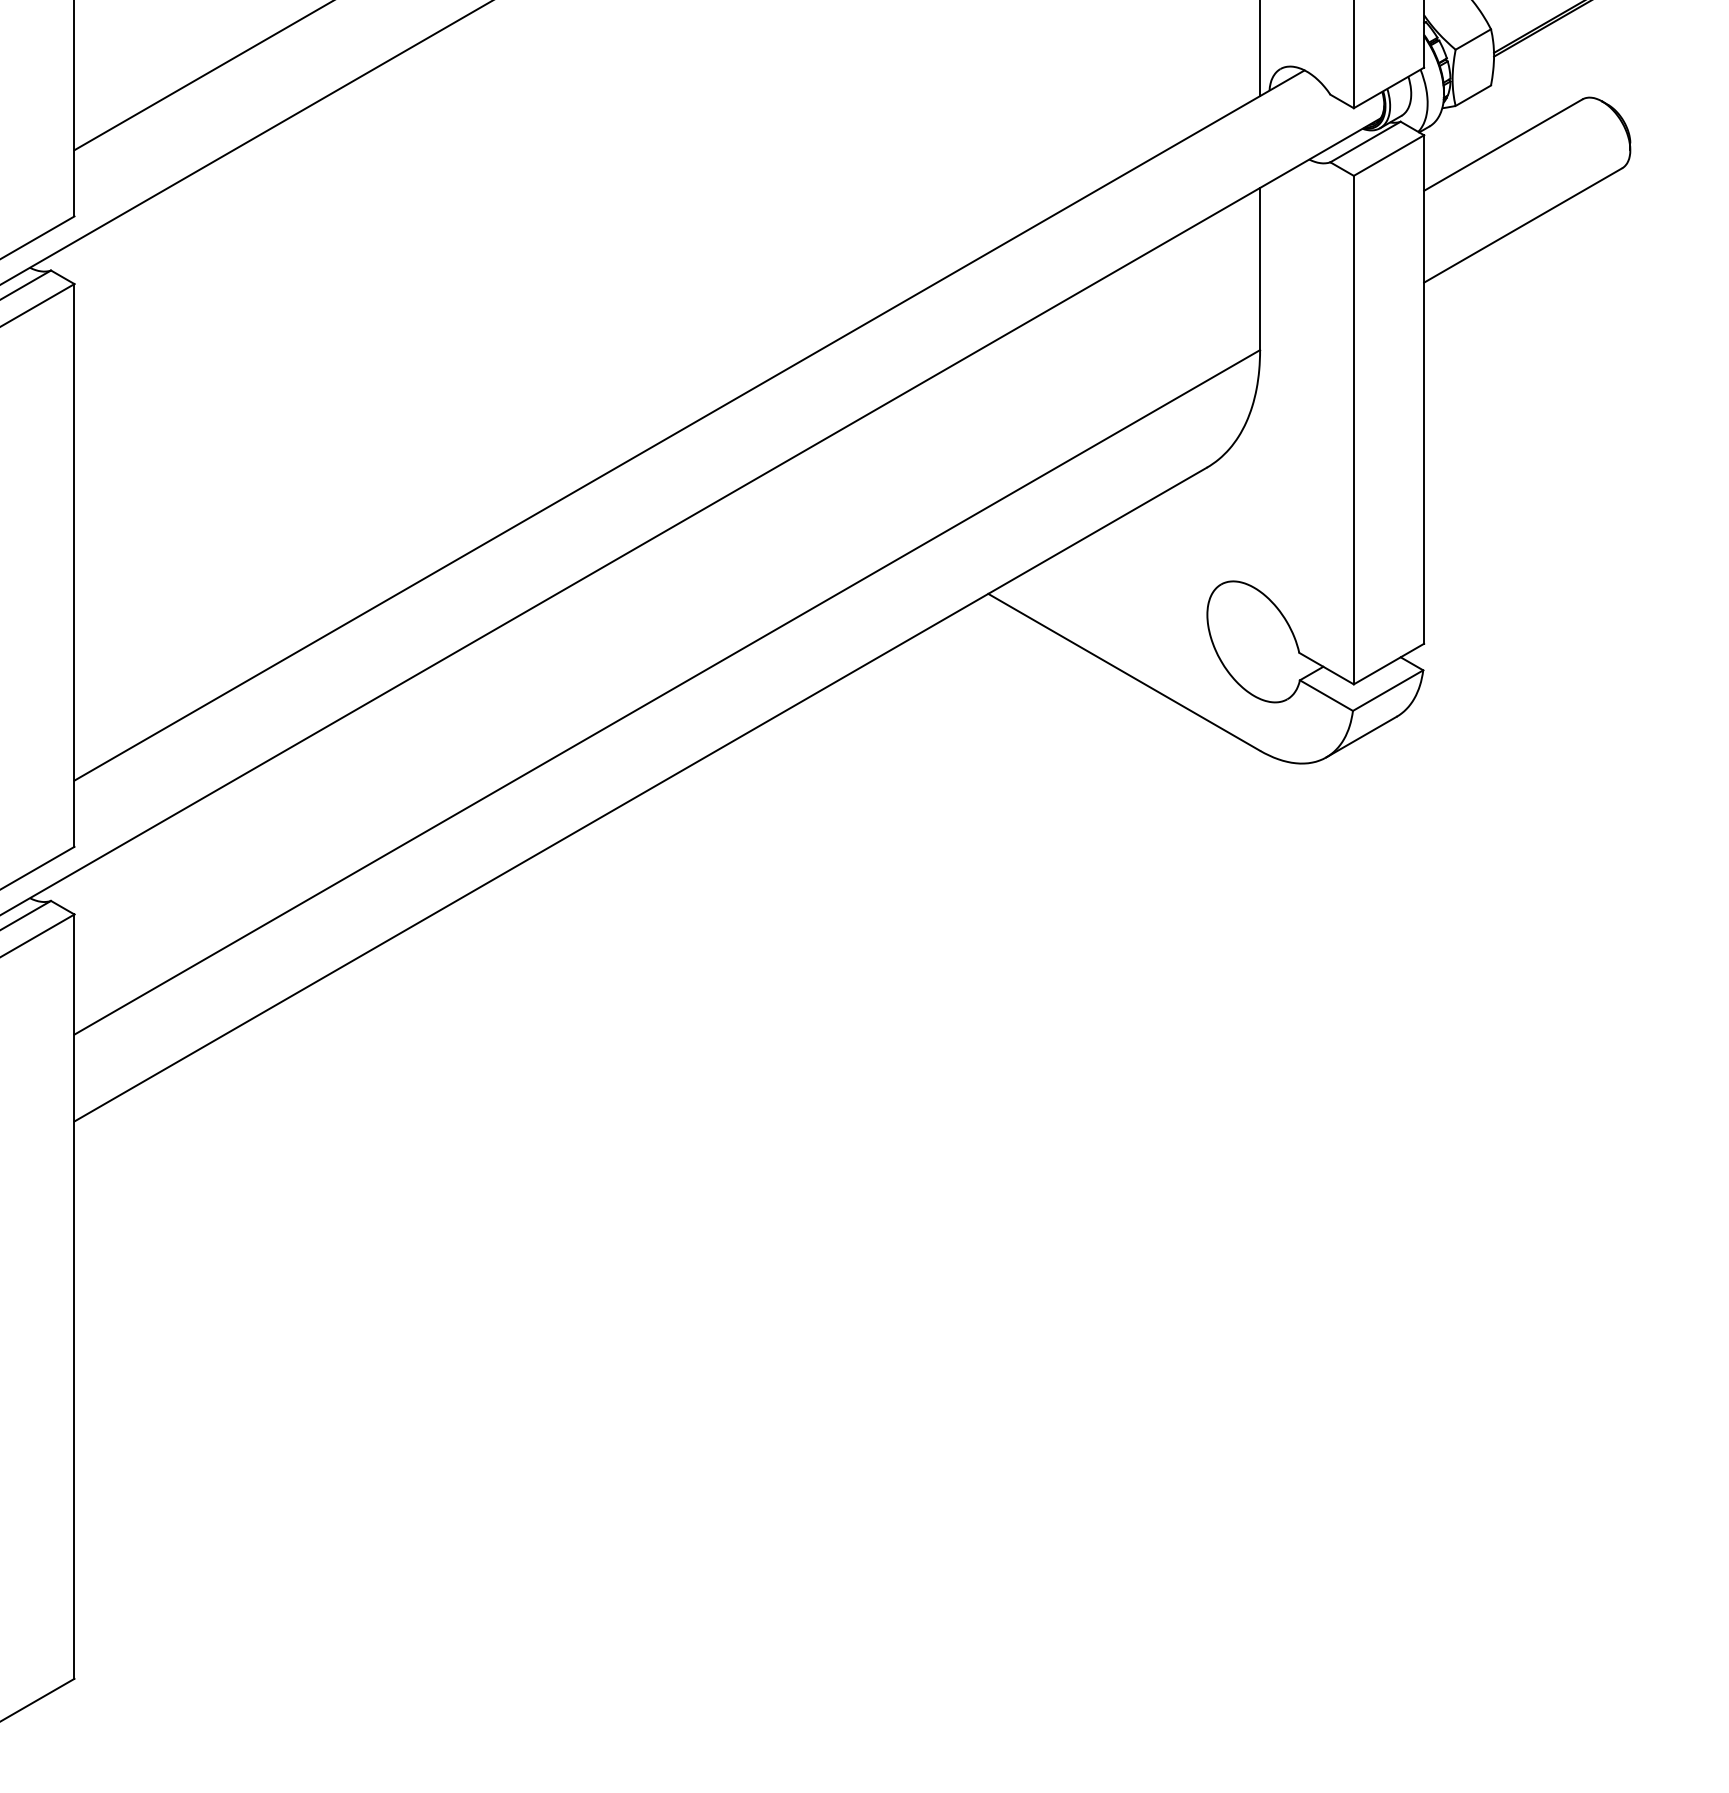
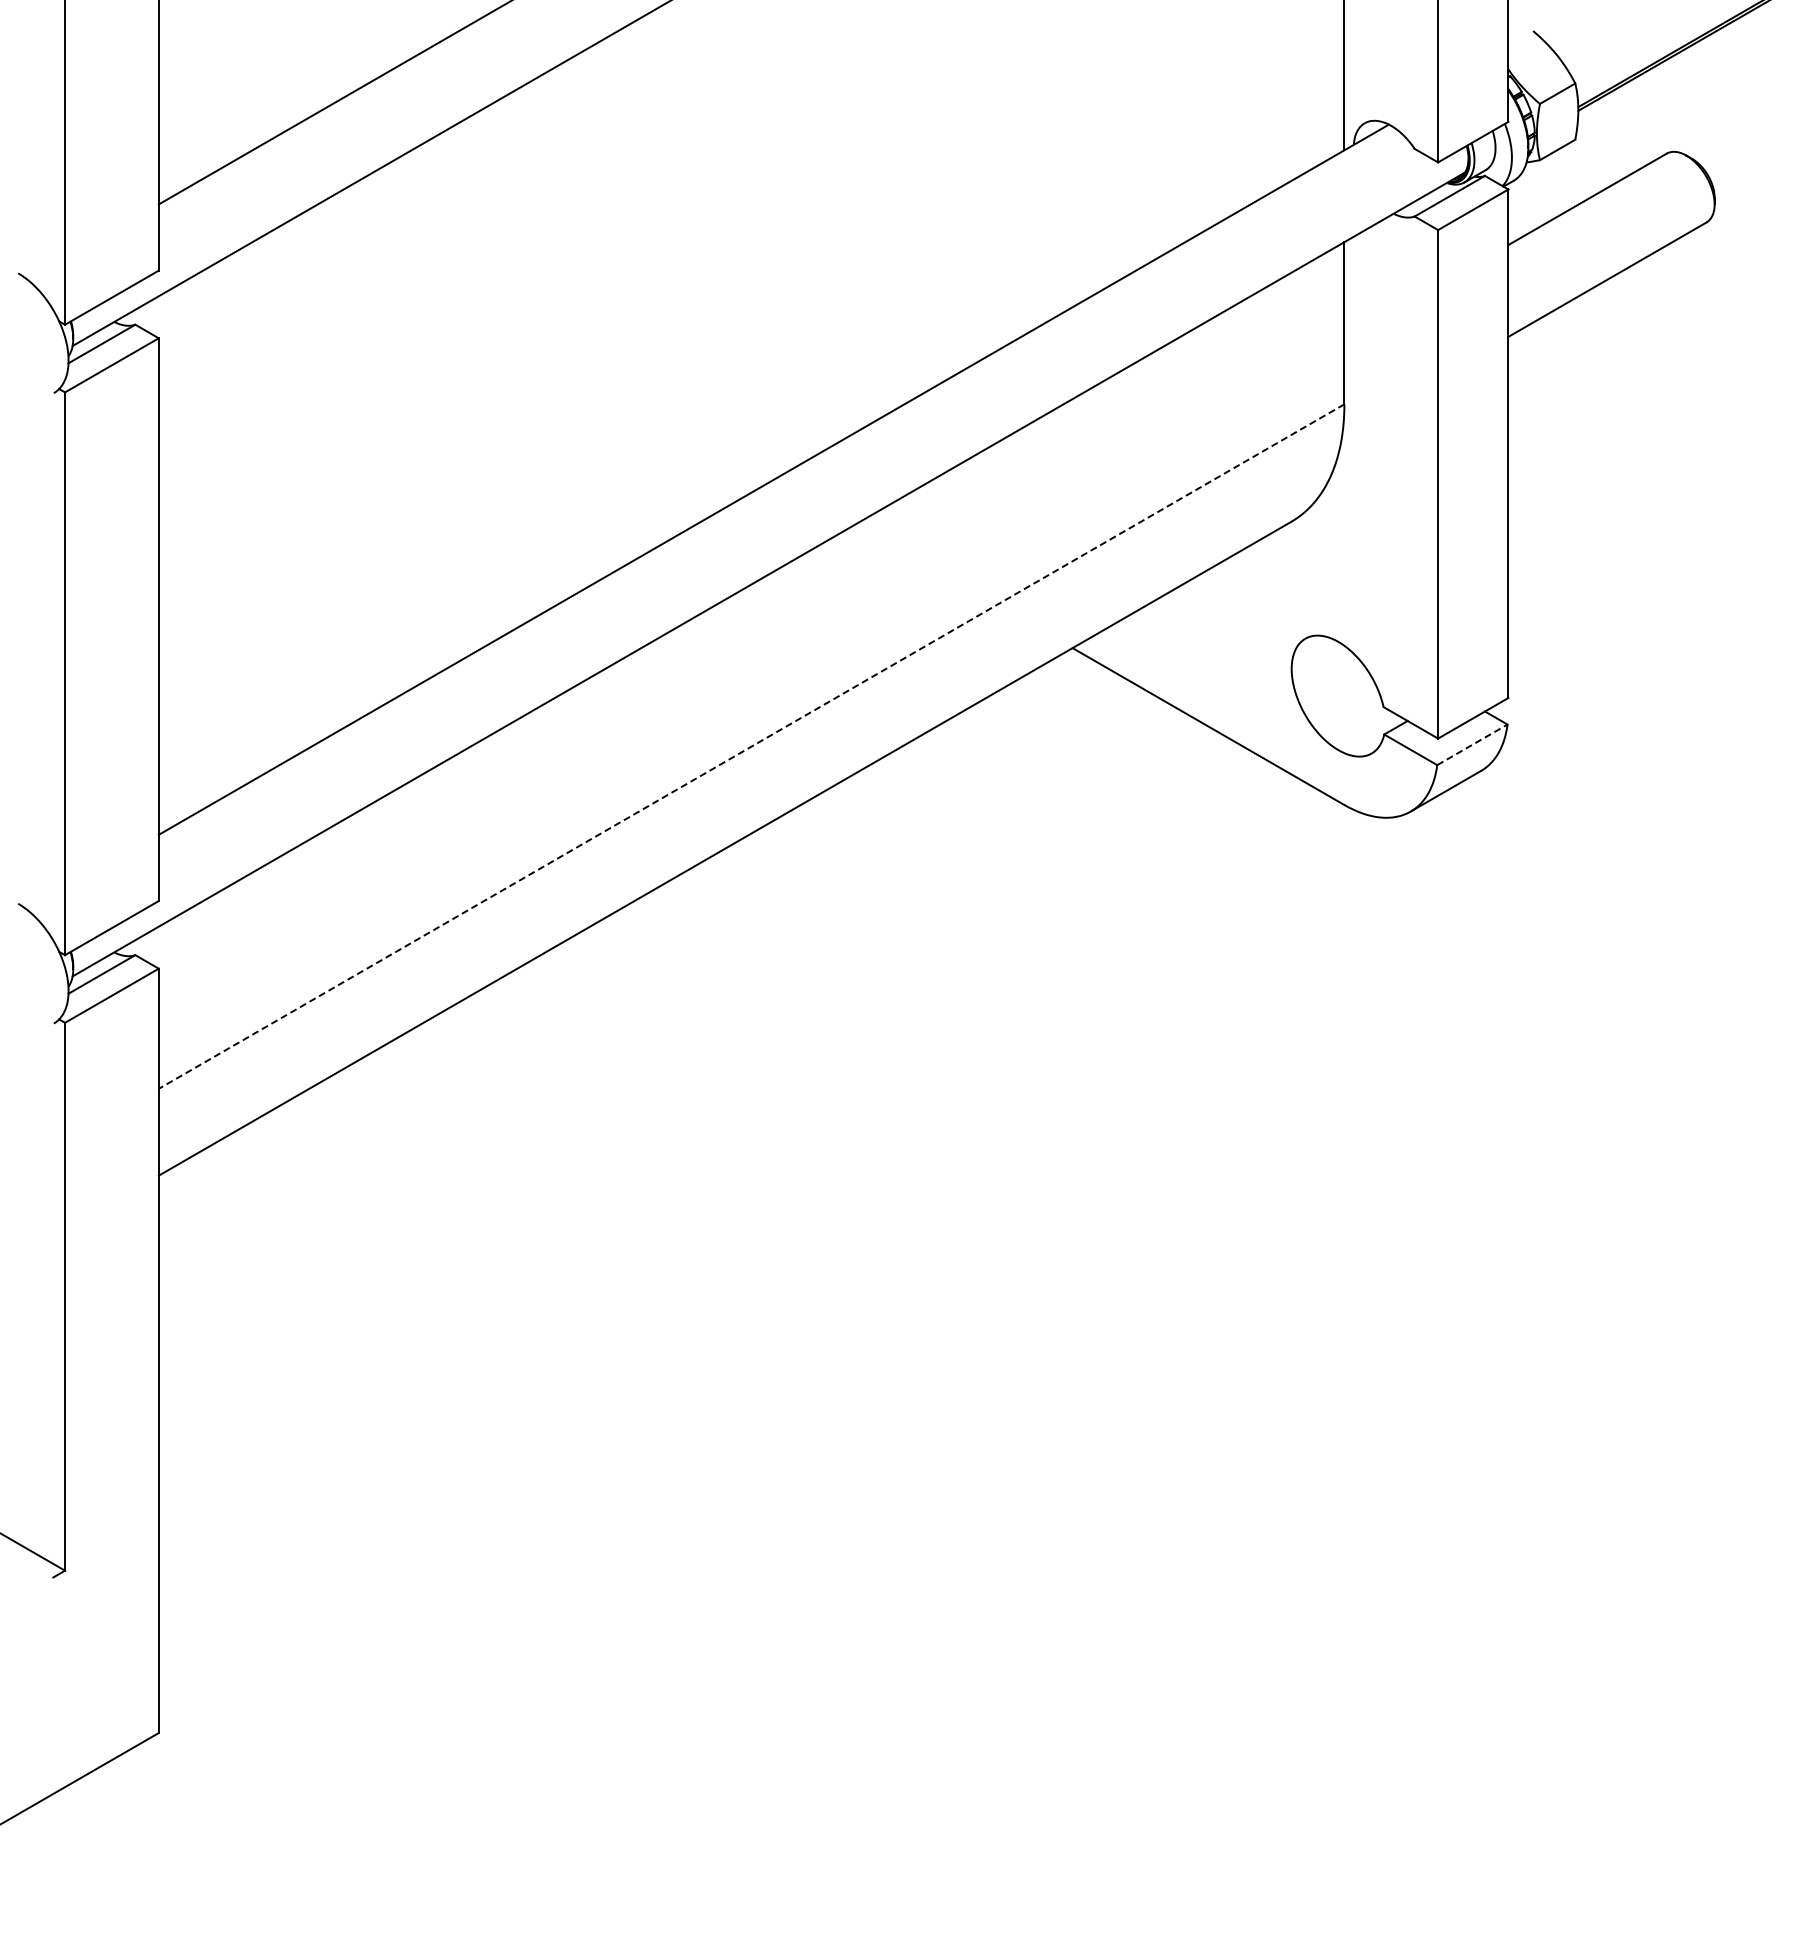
line: (1388, 690) -> (1472, 744), solid -> dashed
line: (667, 692) -> (751, 746), solid -> dashed

